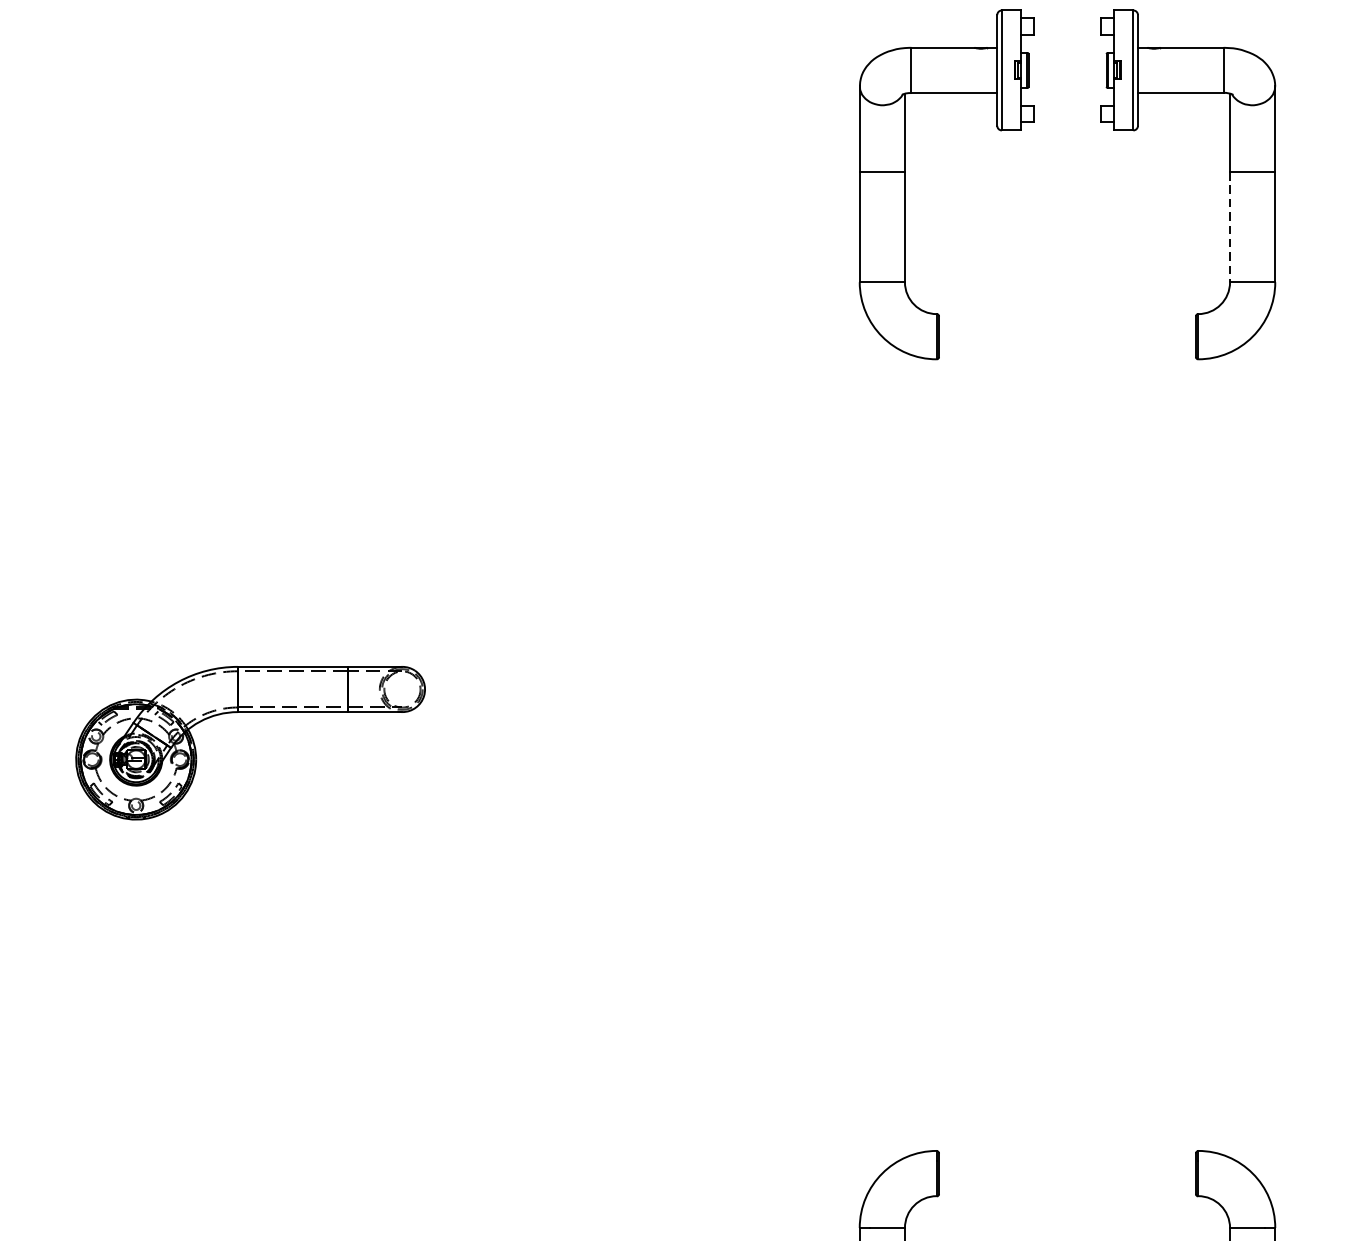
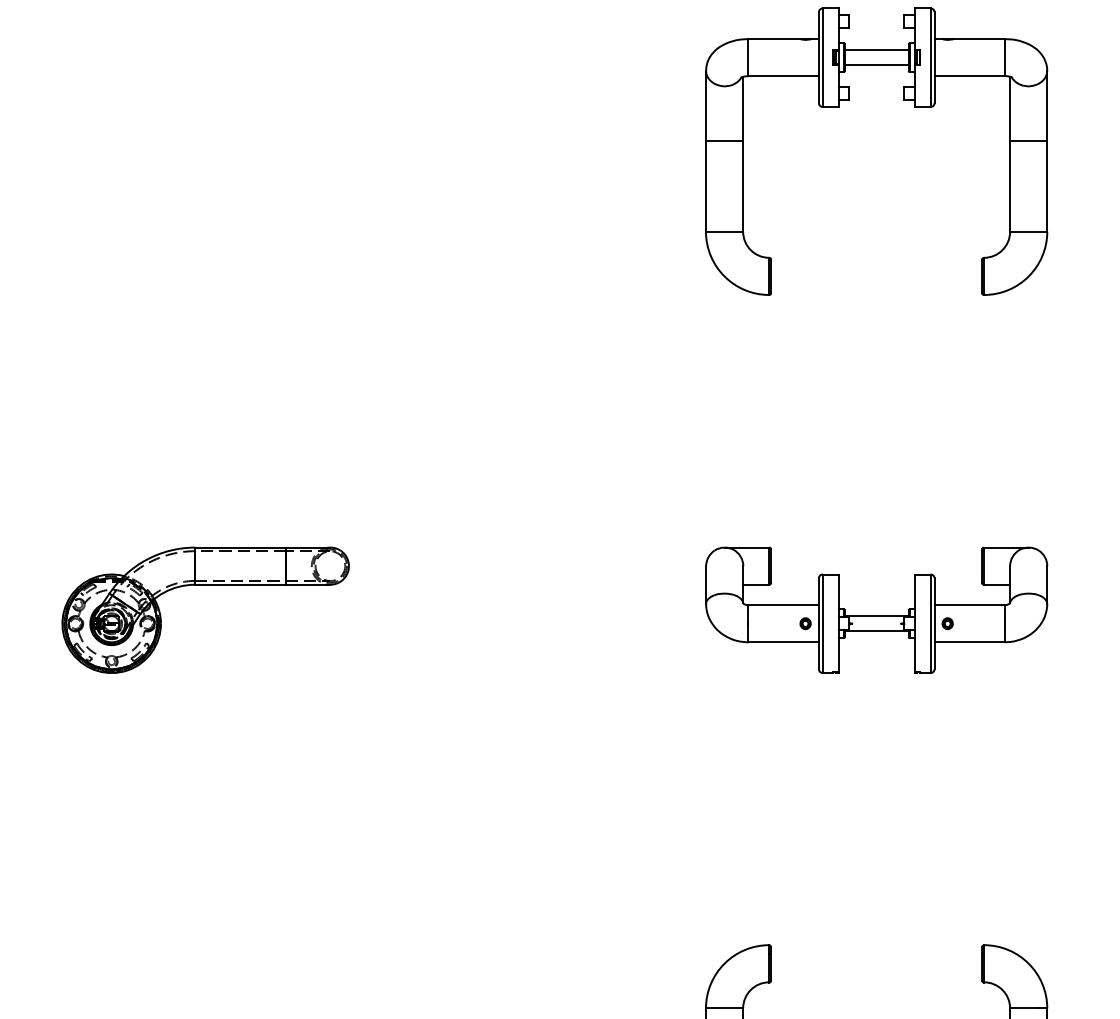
line: (1067, 61) -> (876, 50), added
line: (1067, 79) -> (876, 65), added
line: (1230, 227) -> (1010, 186), dashed -> solid
part: (1067, 742) -> (876, 609), added

